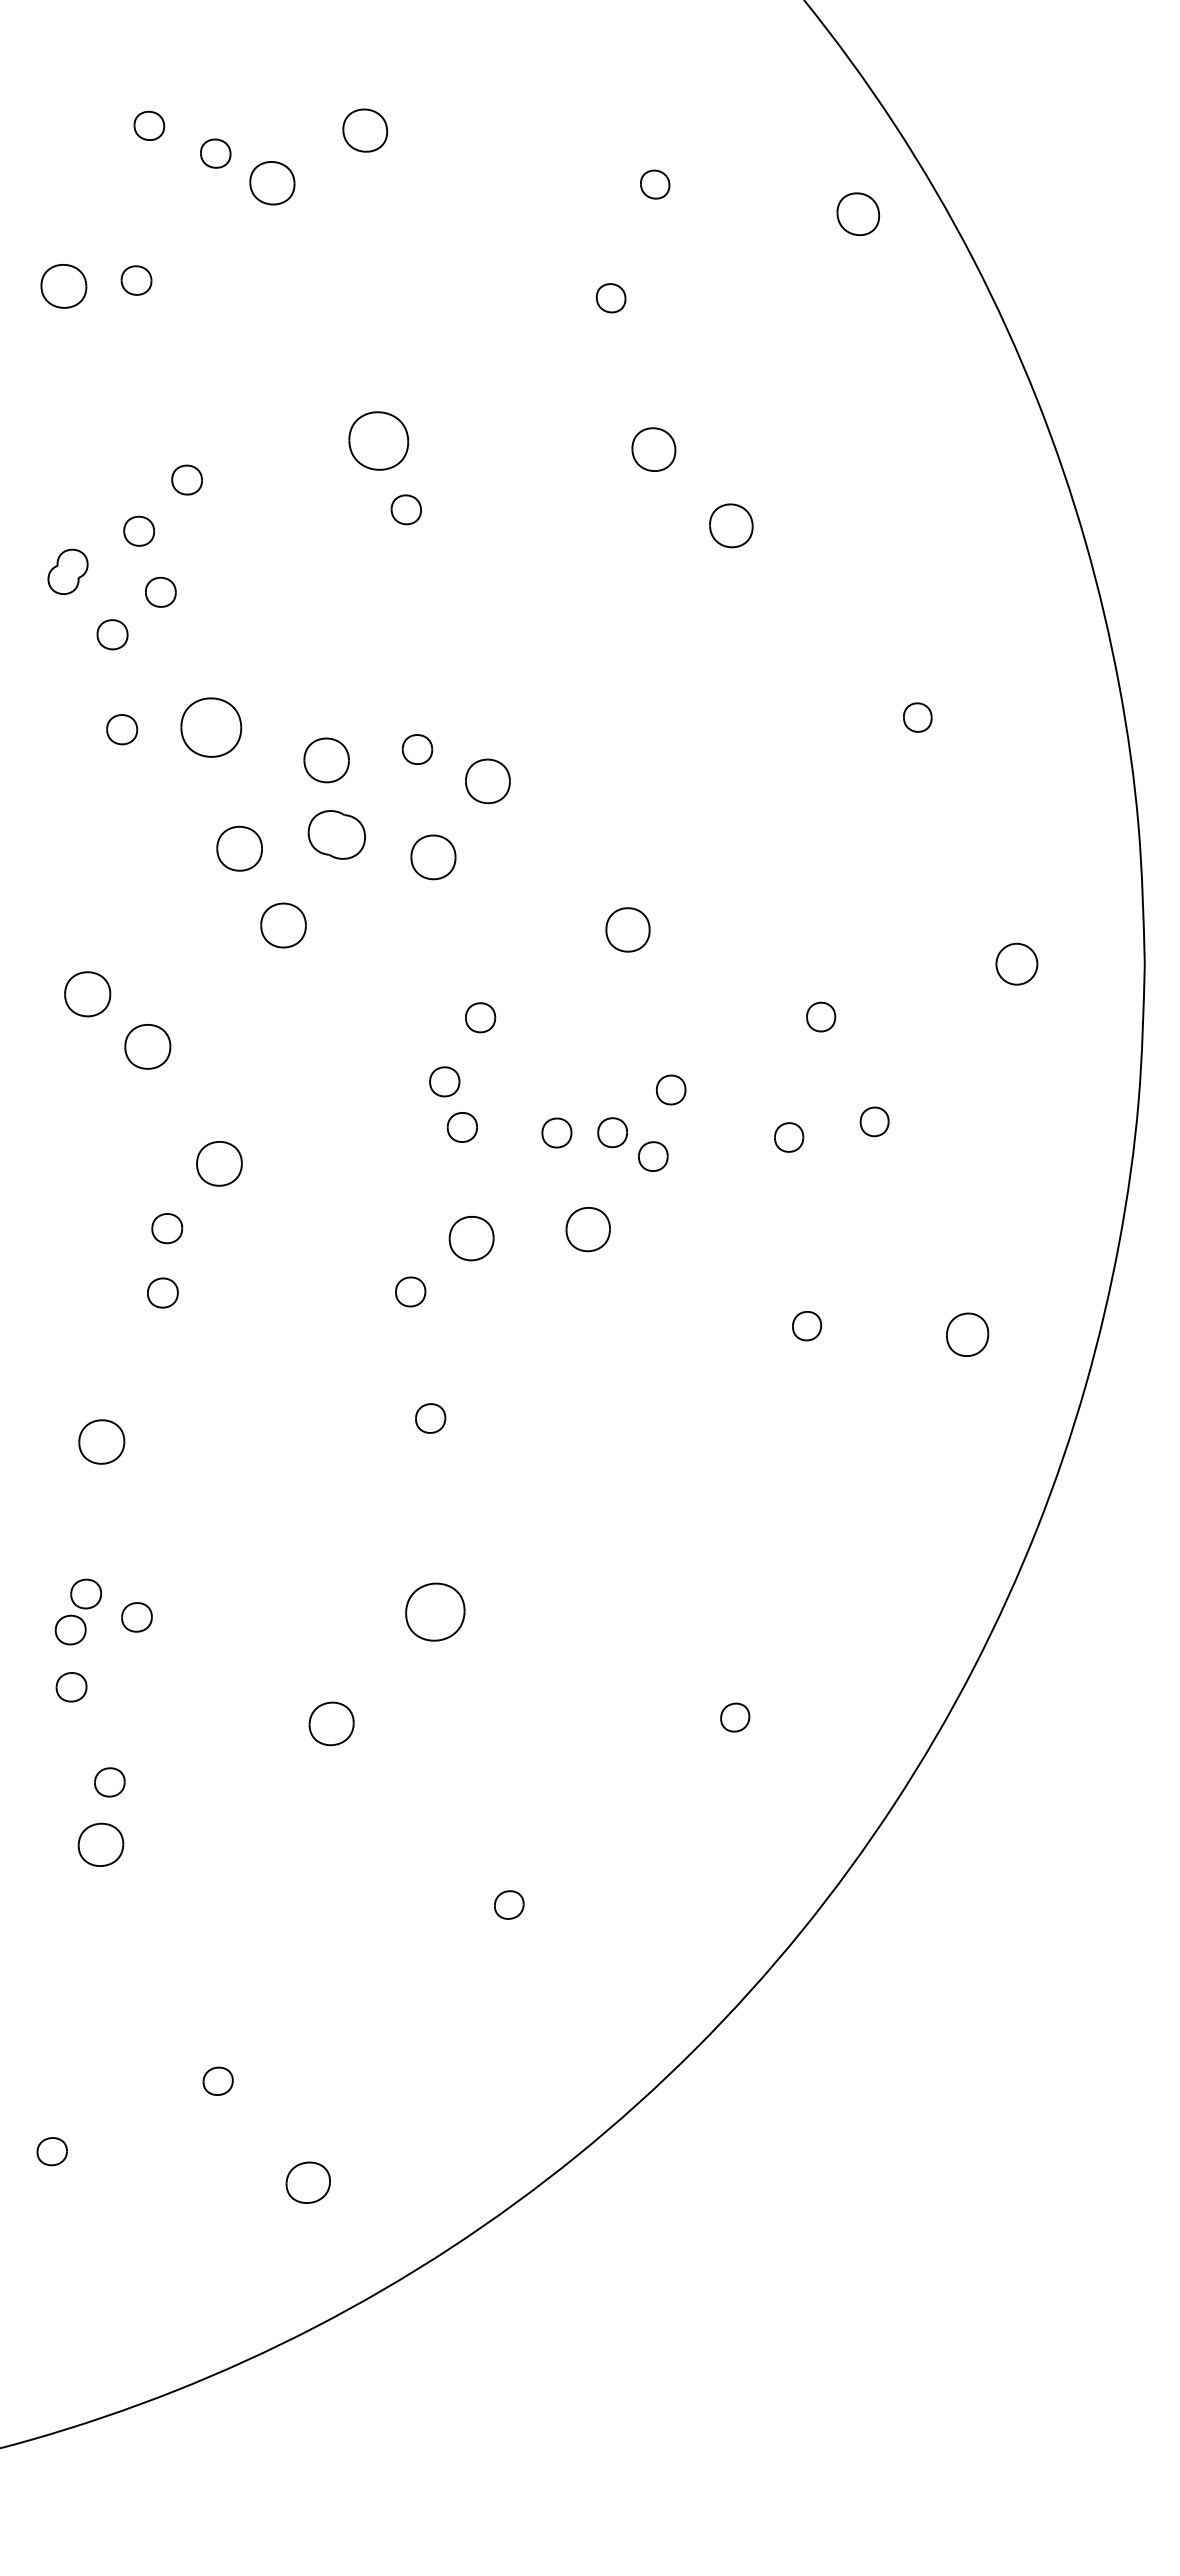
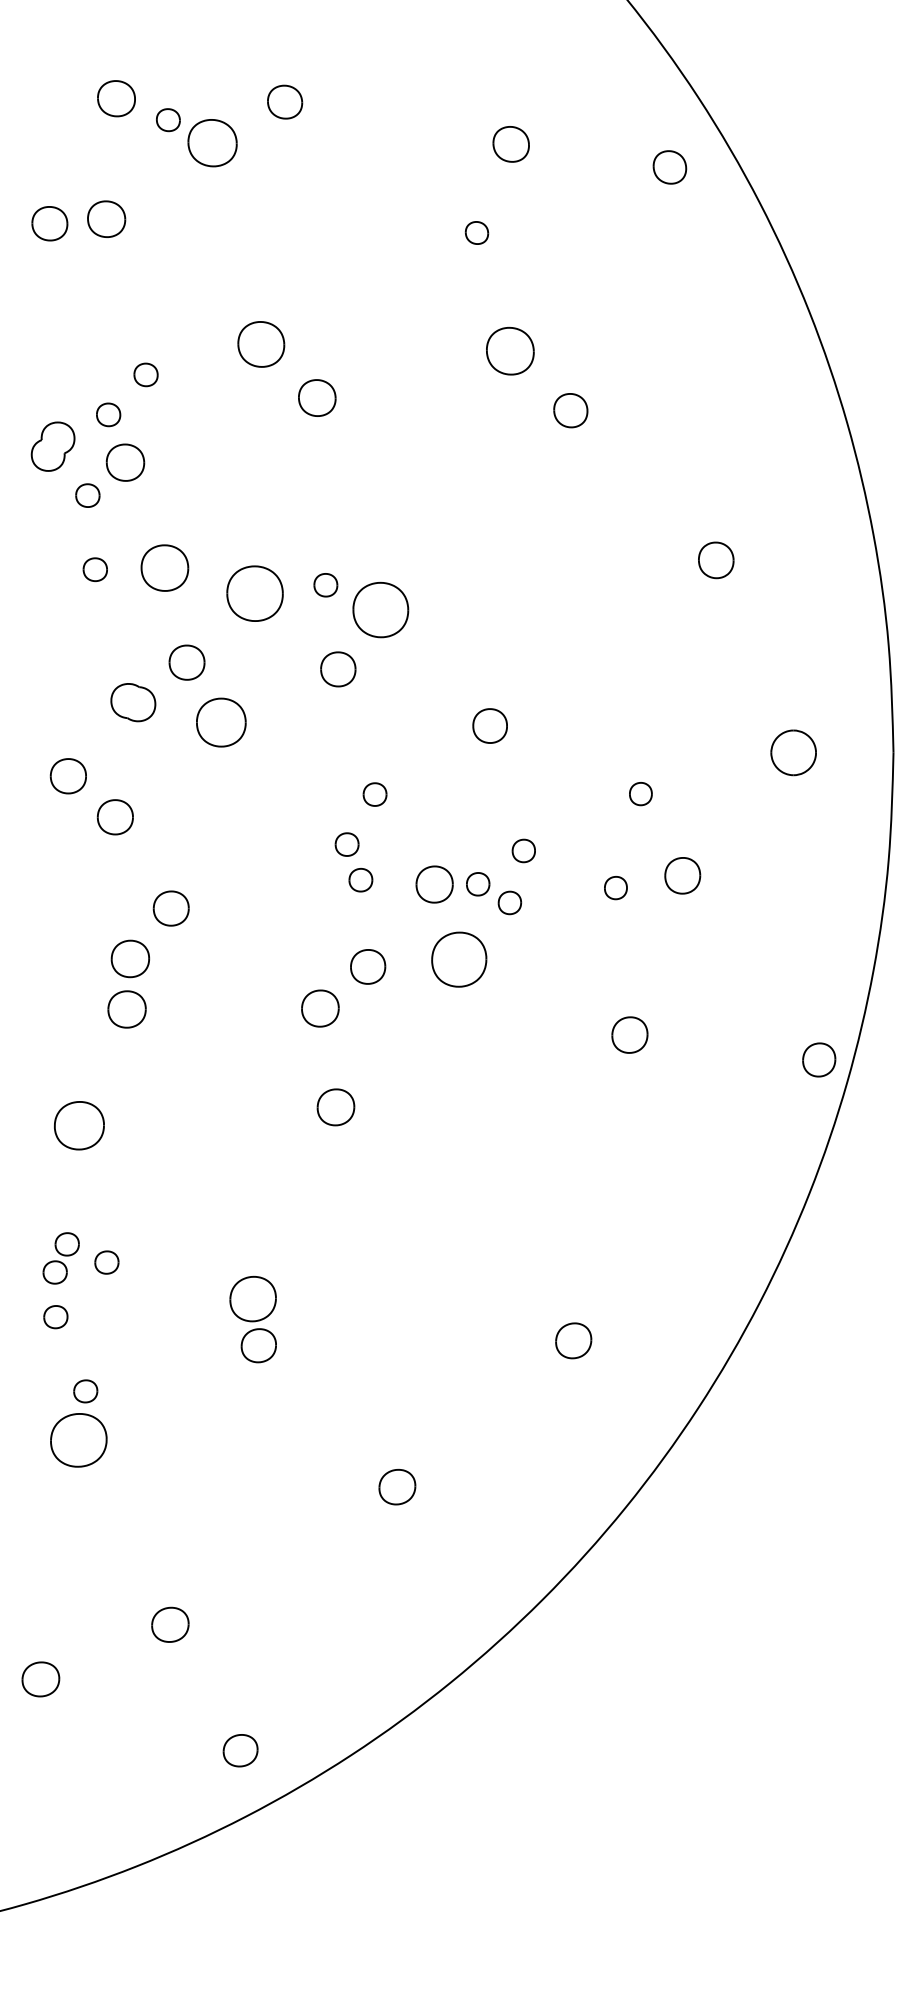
part: (149, 125) -> (116, 98), size x1.6
part: (272, 183) -> (212, 143), size x1.4
part: (655, 184) -> (511, 144), size x1.6
part: (136, 280) -> (106, 219), size x1.6
part: (378, 440) -> (261, 344), moved
part: (653, 449) -> (510, 351), size x1.4
part: (405, 509) -> (316, 397), size x1.6
part: (67, 571) -> (52, 446), size x1.4
part: (160, 591) -> (125, 461), size x1.6
part: (917, 717) -> (716, 560), size x1.6
part: (326, 760) -> (254, 593), size x1.6
part: (487, 781) -> (380, 610), size x1.6
part: (336, 834) -> (133, 702), moved
part: (283, 925) -> (221, 722), size x1.4
part: (1016, 963) -> (793, 752), size x1.4
part: (874, 1121) -> (682, 875), size x1.6
part: (556, 1132) -> (434, 884), size x1.6
part: (167, 1228) -> (130, 959), size x1.6
part: (587, 1229) -> (458, 959), size x1.6
part: (410, 1291) -> (320, 1008), size x1.6
part: (162, 1292) -> (126, 1009), size x1.6
part: (806, 1326) -> (629, 1035), size x1.6
part: (967, 1334) -> (819, 1059), moved
part: (430, 1418) -> (336, 1107), size x1.6
part: (101, 1441) -> (79, 1125), size x1.4
part: (435, 1611) -> (253, 1298), moved
part: (735, 1717) -> (574, 1340), size x1.6
part: (100, 1844) -> (78, 1439), size x1.6
part: (509, 1904) -> (397, 1486), size x1.6
part: (217, 2080) -> (169, 1624), size x1.6
part: (51, 2151) -> (40, 1679), size x1.6
part: (307, 2182) -> (240, 1750), moved

